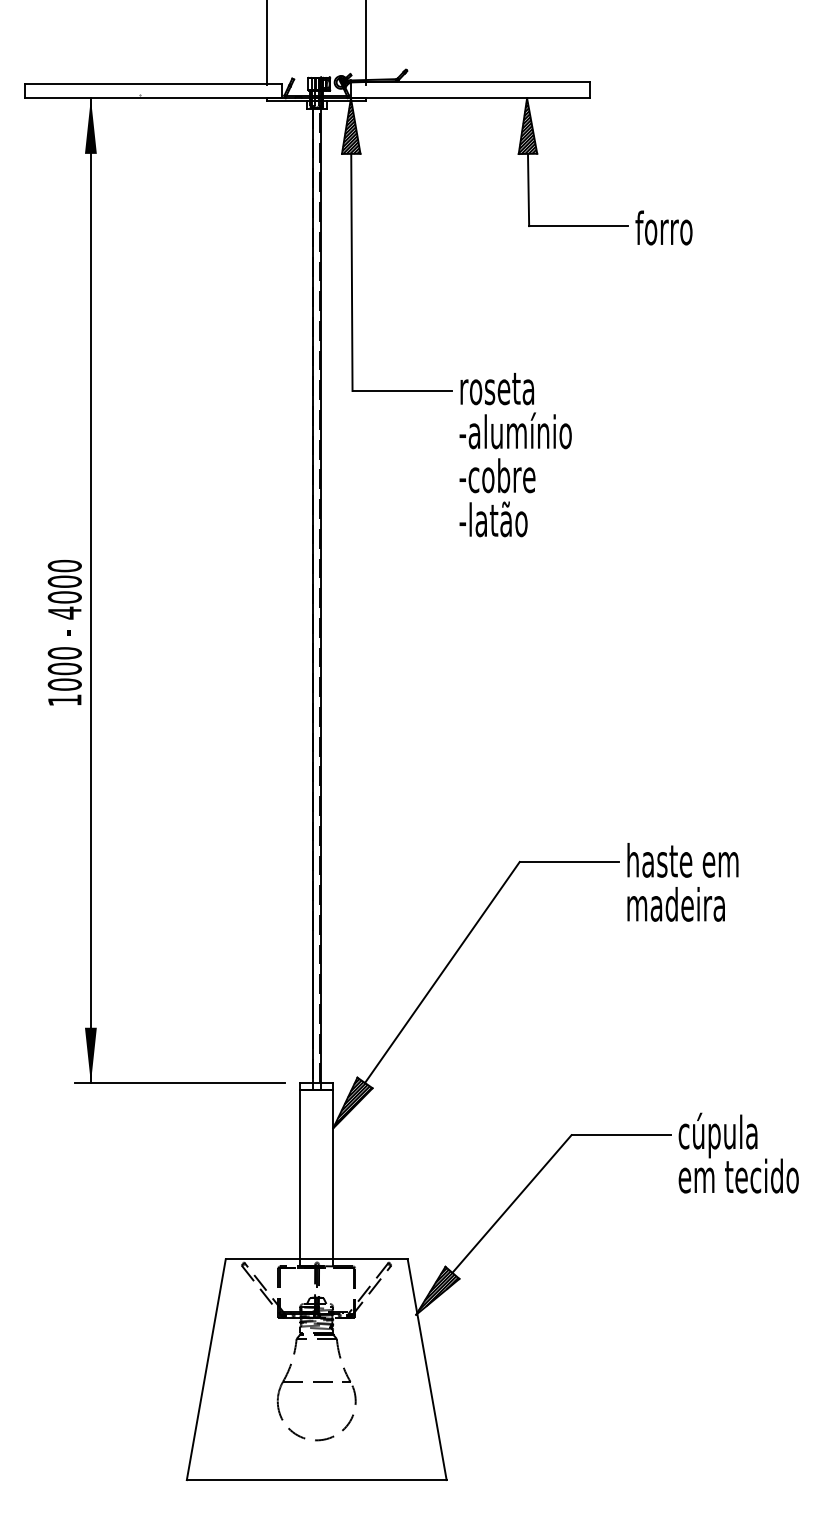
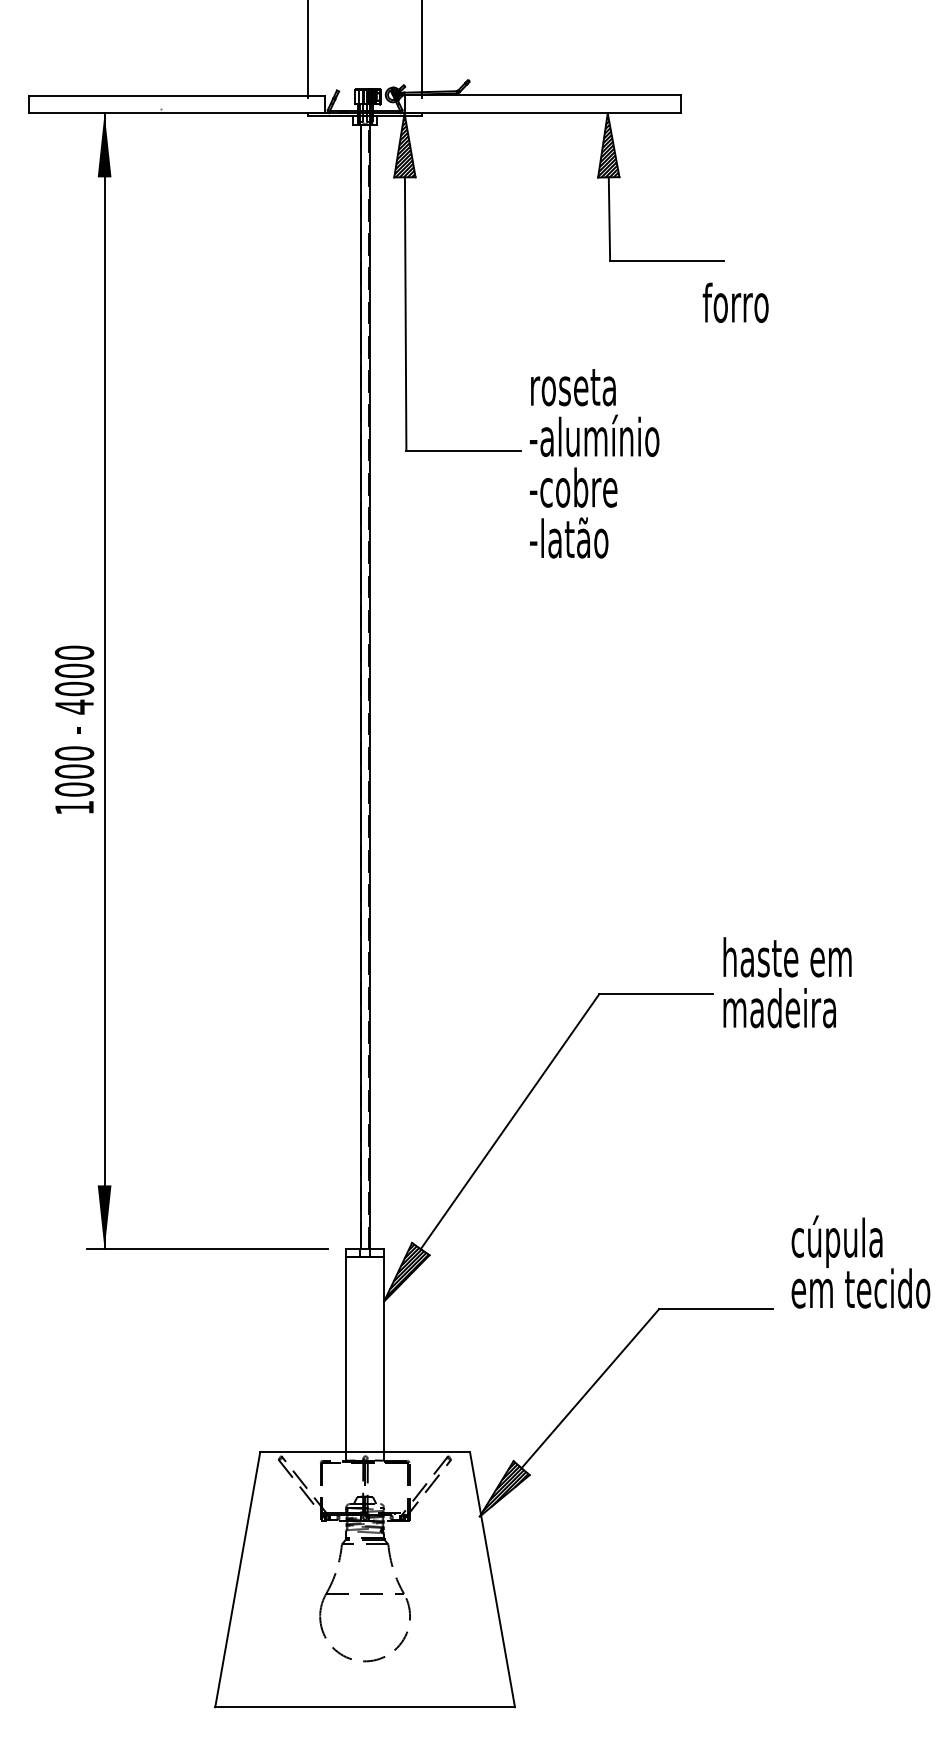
text: (663, 227) -> (735, 302), moved
text: (515, 454) -> (594, 463), moved
text: (682, 882) -> (787, 982), moved
text: (738, 1152) -> (860, 1261), moved

